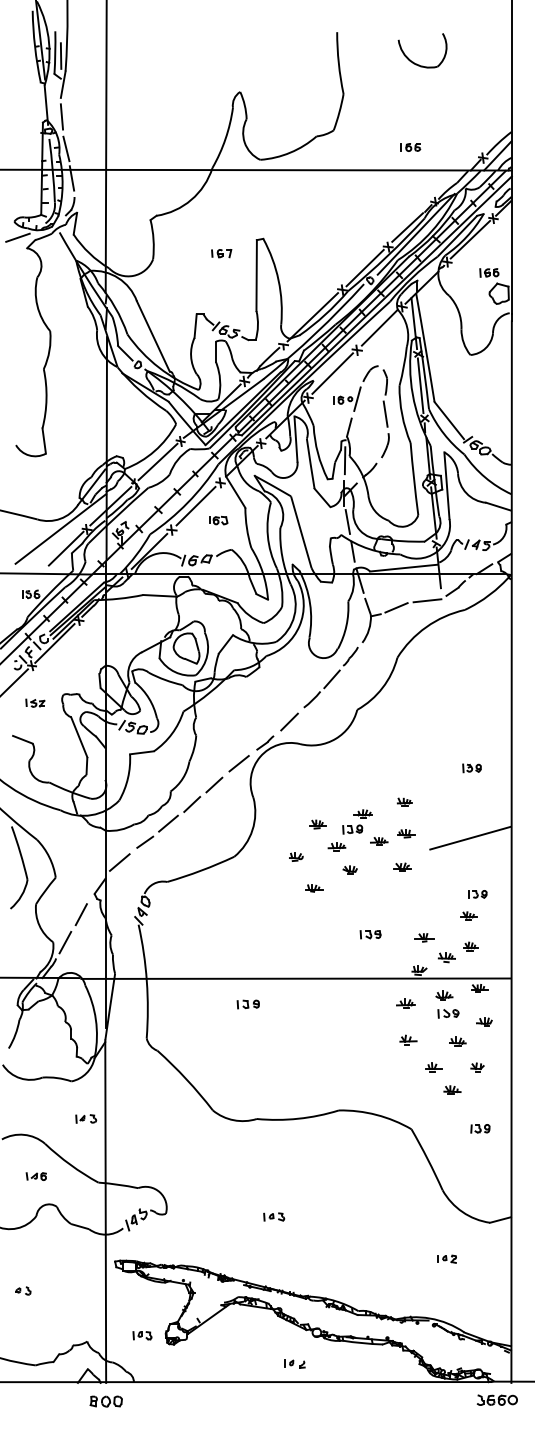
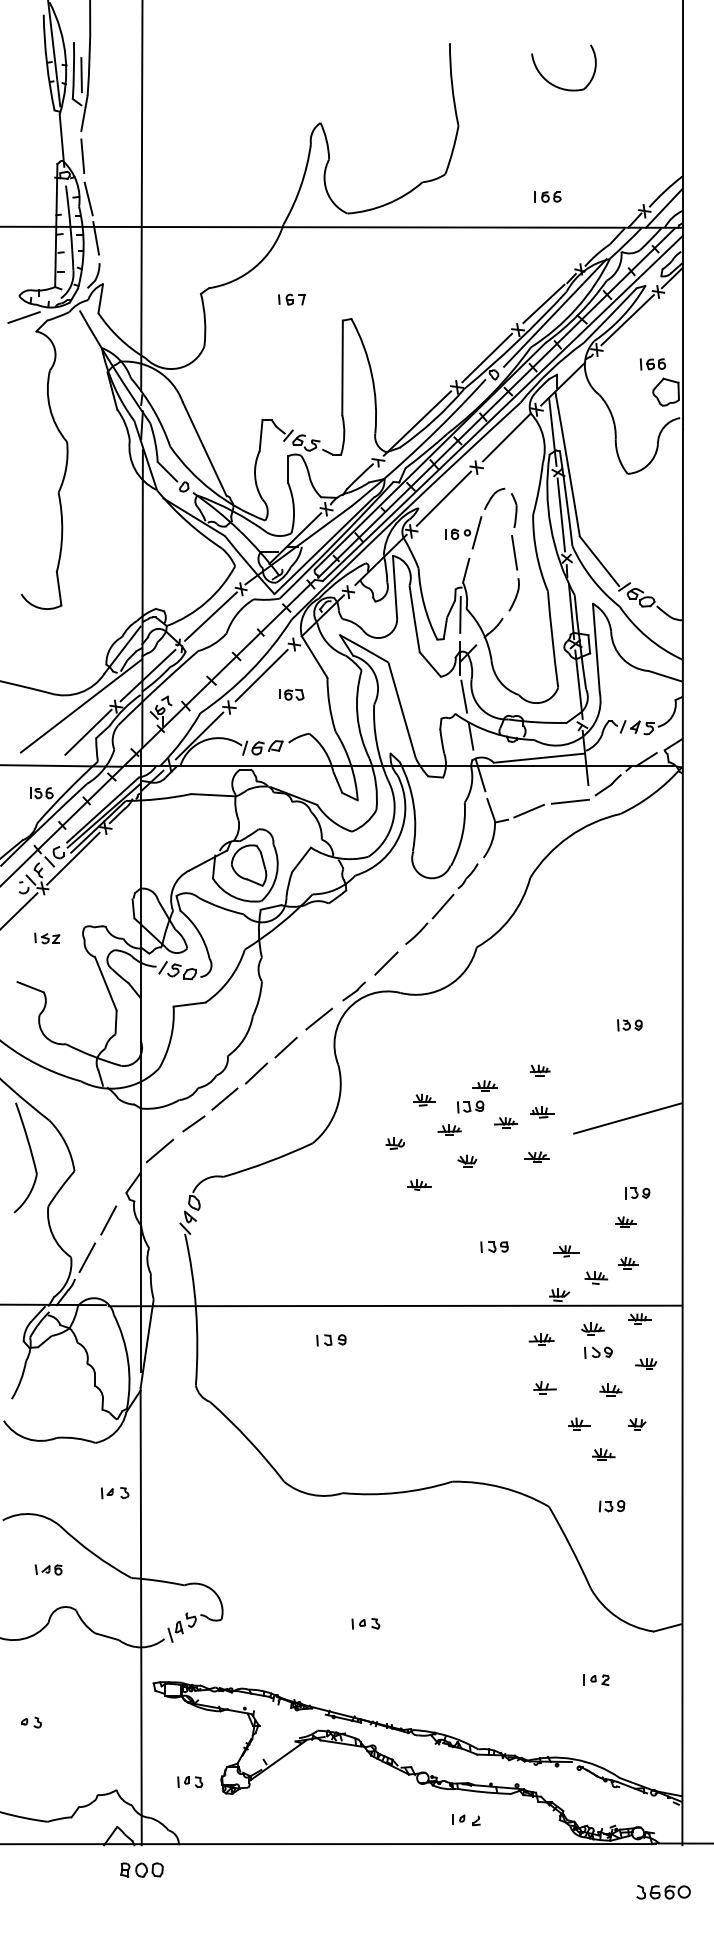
part: (221, 253) -> (291, 299), moved
part: (480, 1129) -> (612, 1506), moved
part: (294, 1364) -> (466, 1820), moved
part: (497, 1400) -> (663, 1892), moved

